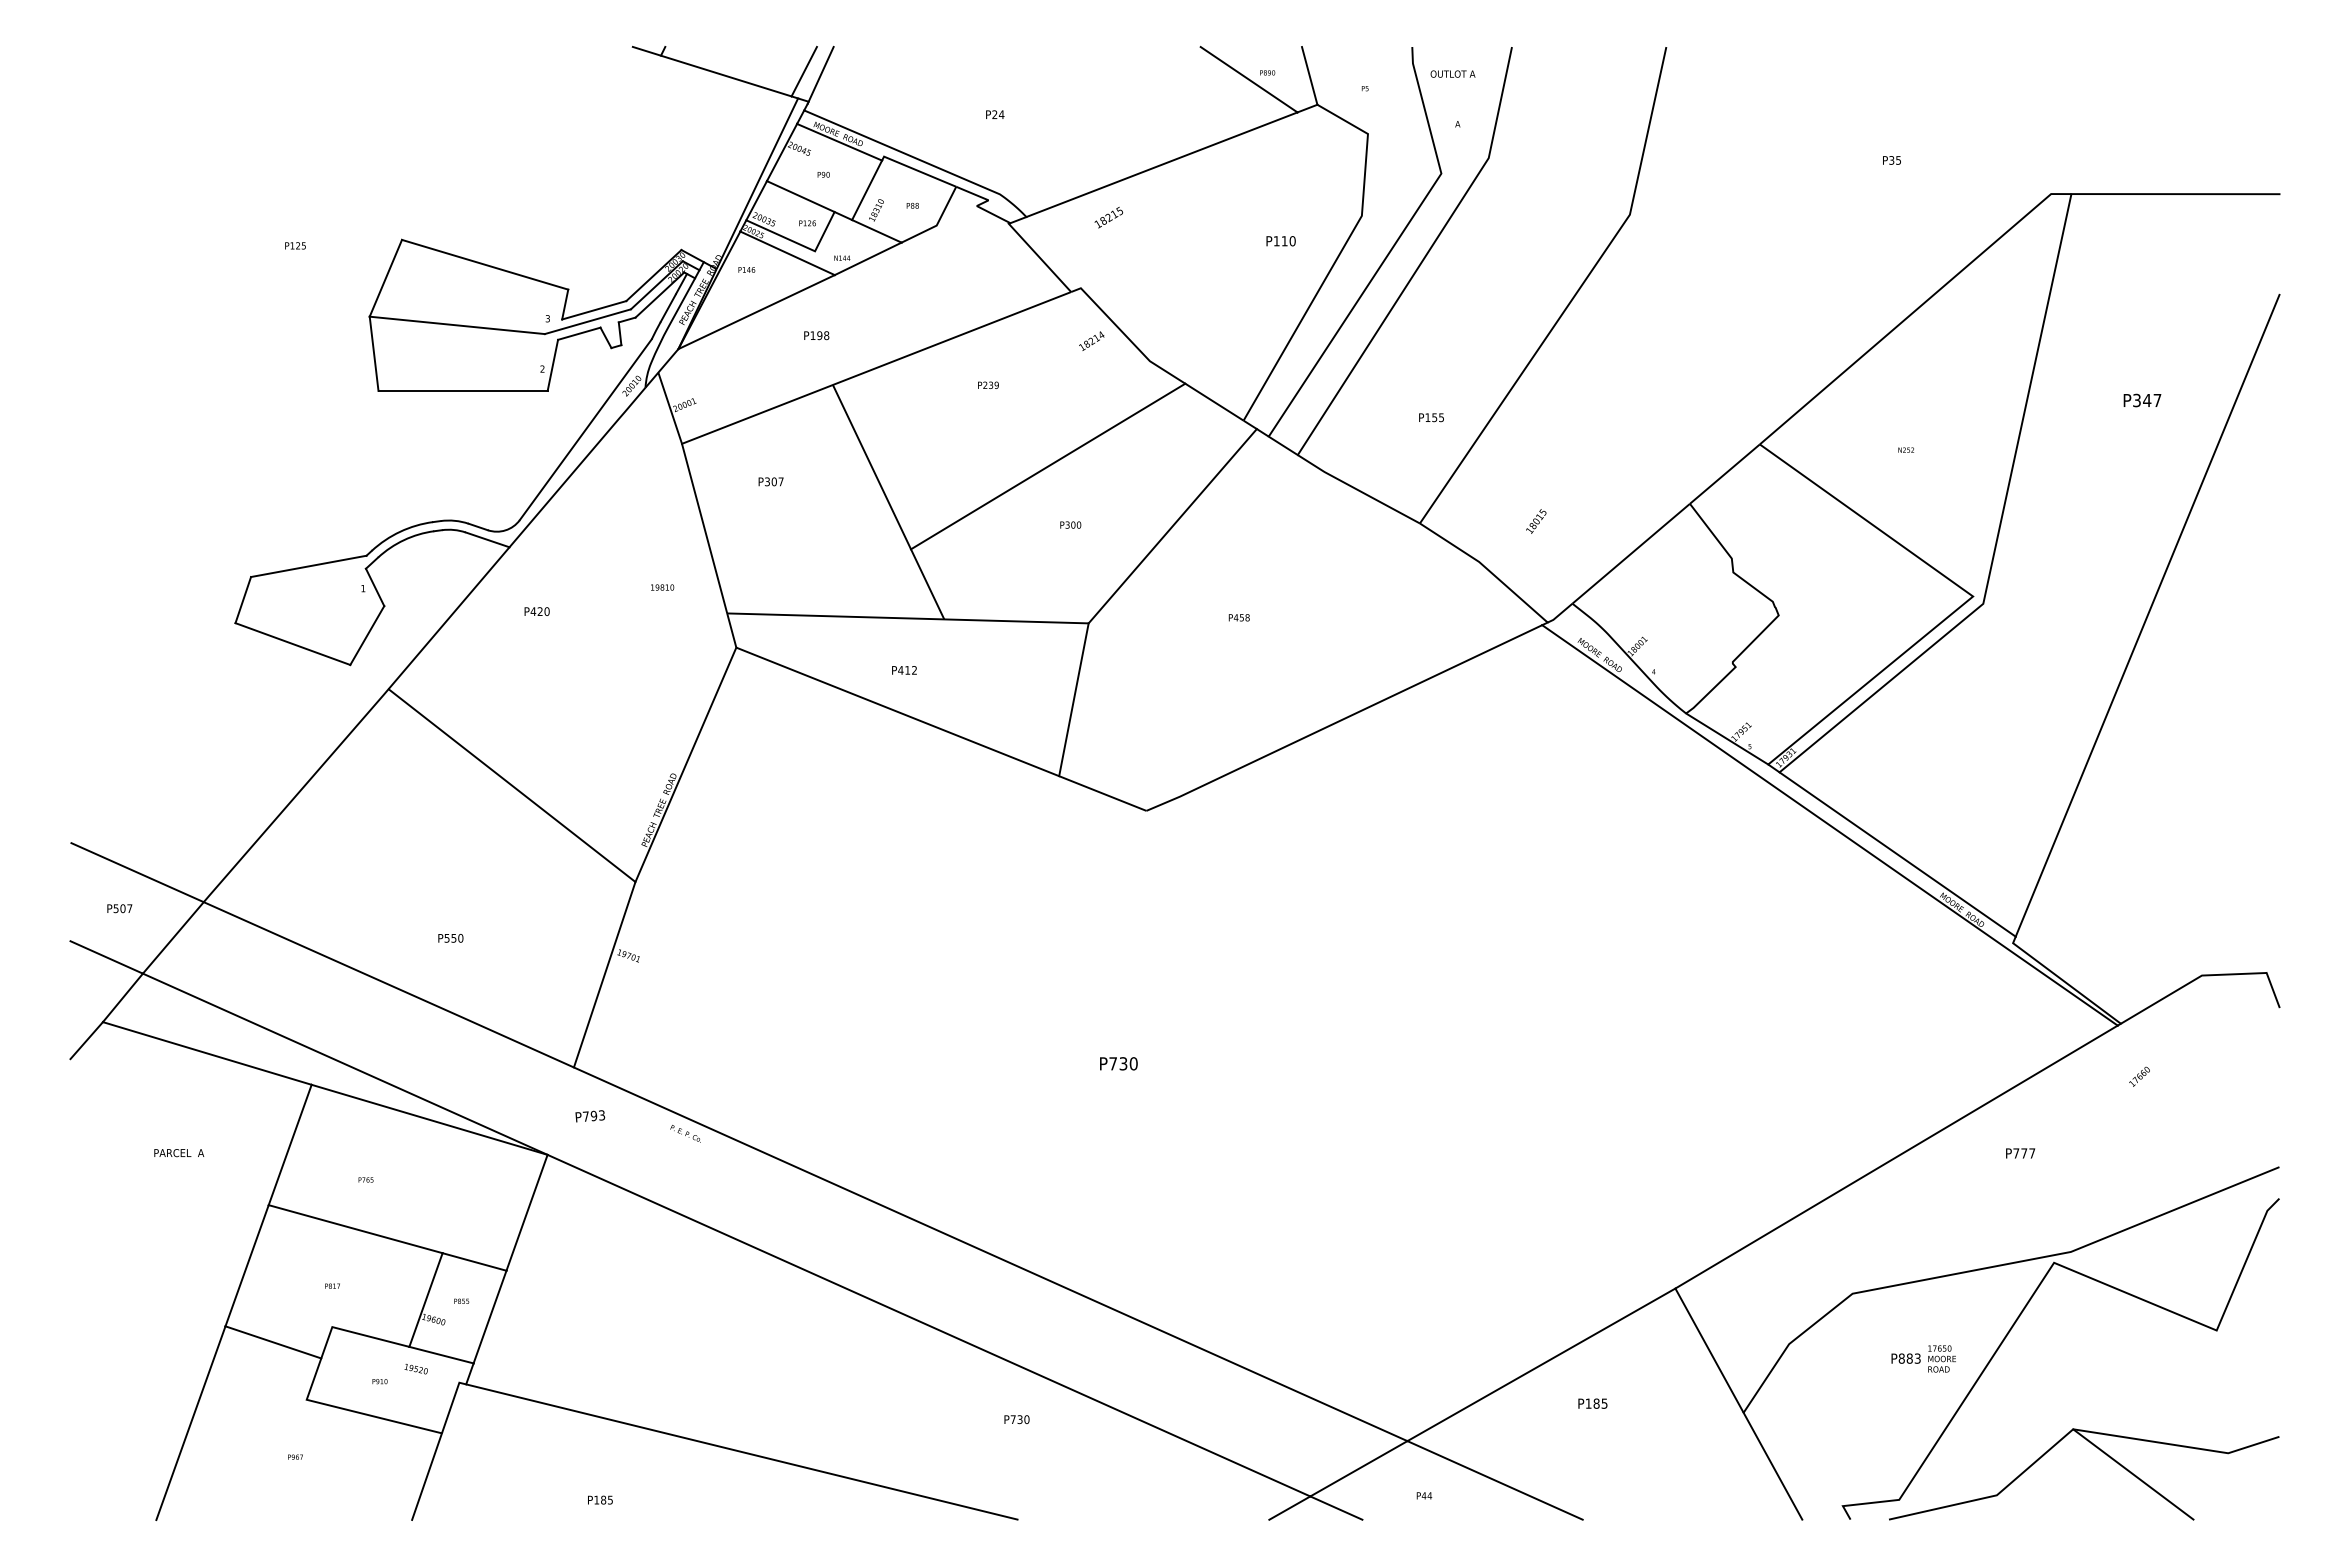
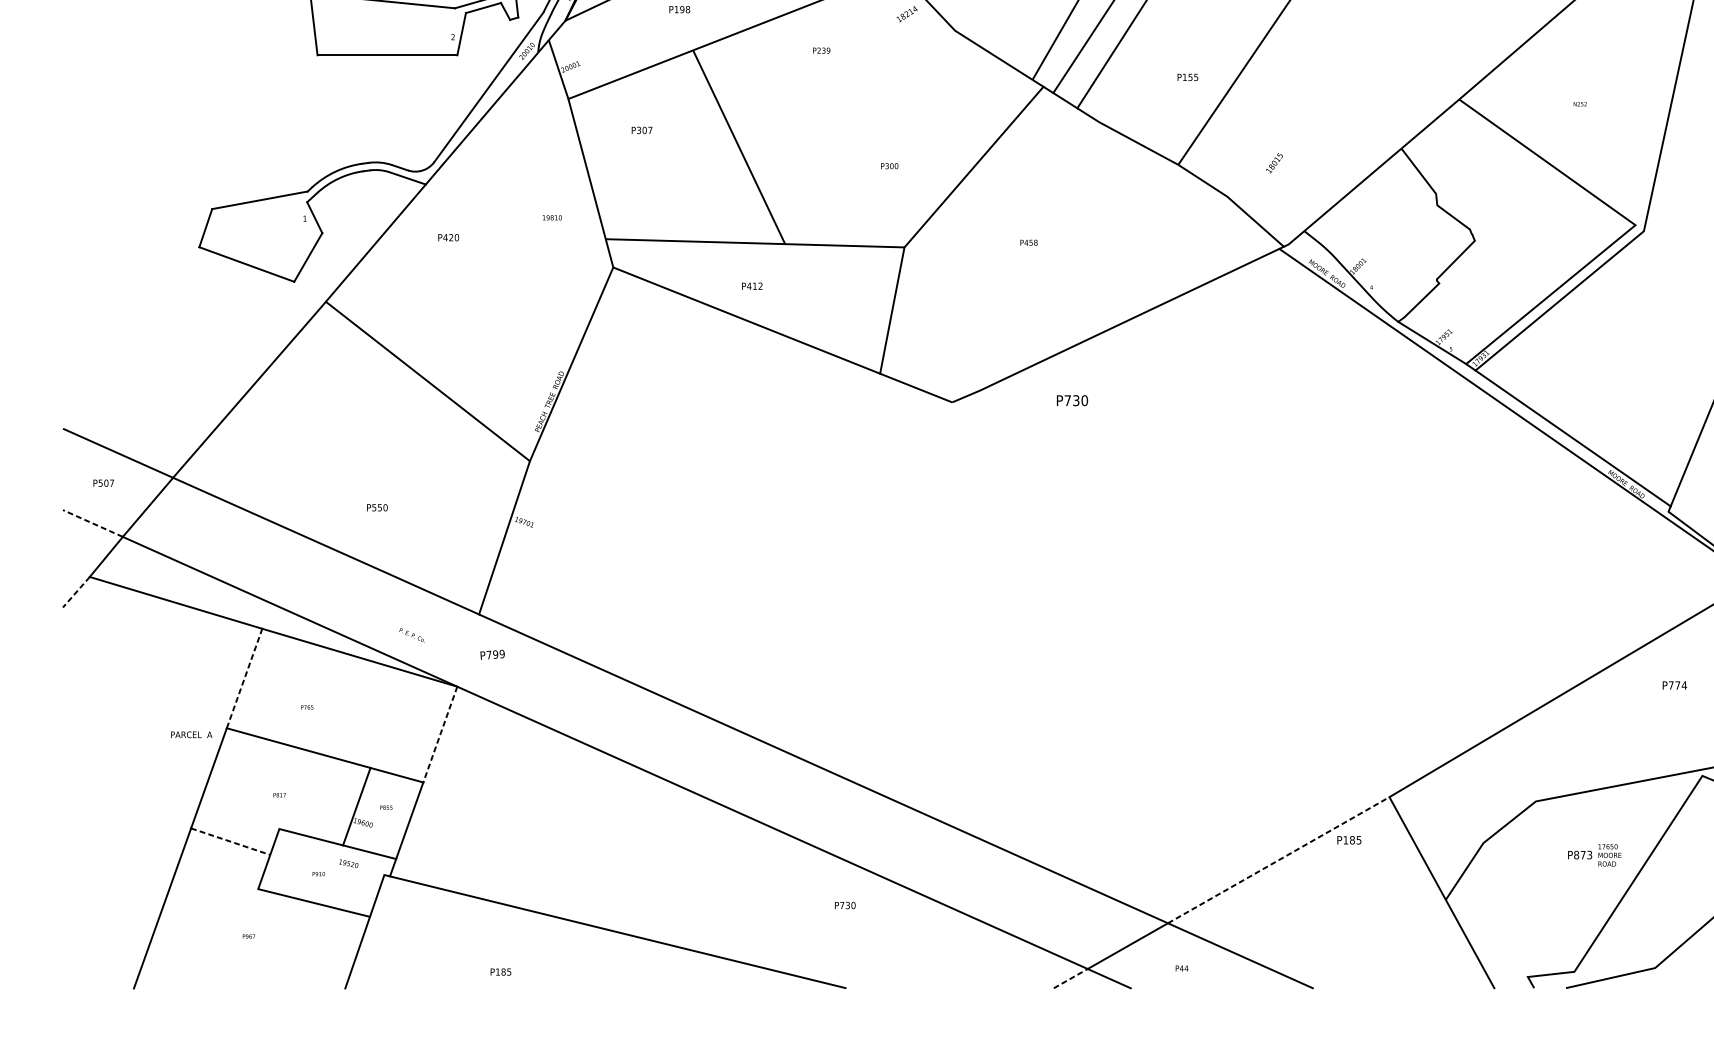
line: (1048, 466) -> (871, 117), removed
line: (106, 957) -> (92, 523), solid -> dashed
line: (86, 1040) -> (76, 592), solid -> dashed
text: (1118, 1063) -> (1072, 400), moved
text: (601, 1115) -> (501, 654), P793 -> P799
text: (685, 1133) -> (411, 635), moved
line: (290, 1144) -> (244, 678), solid -> dashed
text: (179, 1153) -> (191, 735), moved
text: (2032, 1153) -> (1684, 685), P777 -> P774
line: (526, 1213) -> (439, 735), solid -> dashed
line: (273, 1342) -> (230, 841), solid -> dashed
text: (1909, 1358) -> (1582, 854), P883 -> P873
line: (1541, 1364) -> (1278, 859), solid -> dashed
text: (1592, 1403) -> (1349, 840), moved
line: (1289, 1508) -> (1070, 978), solid -> dashed

